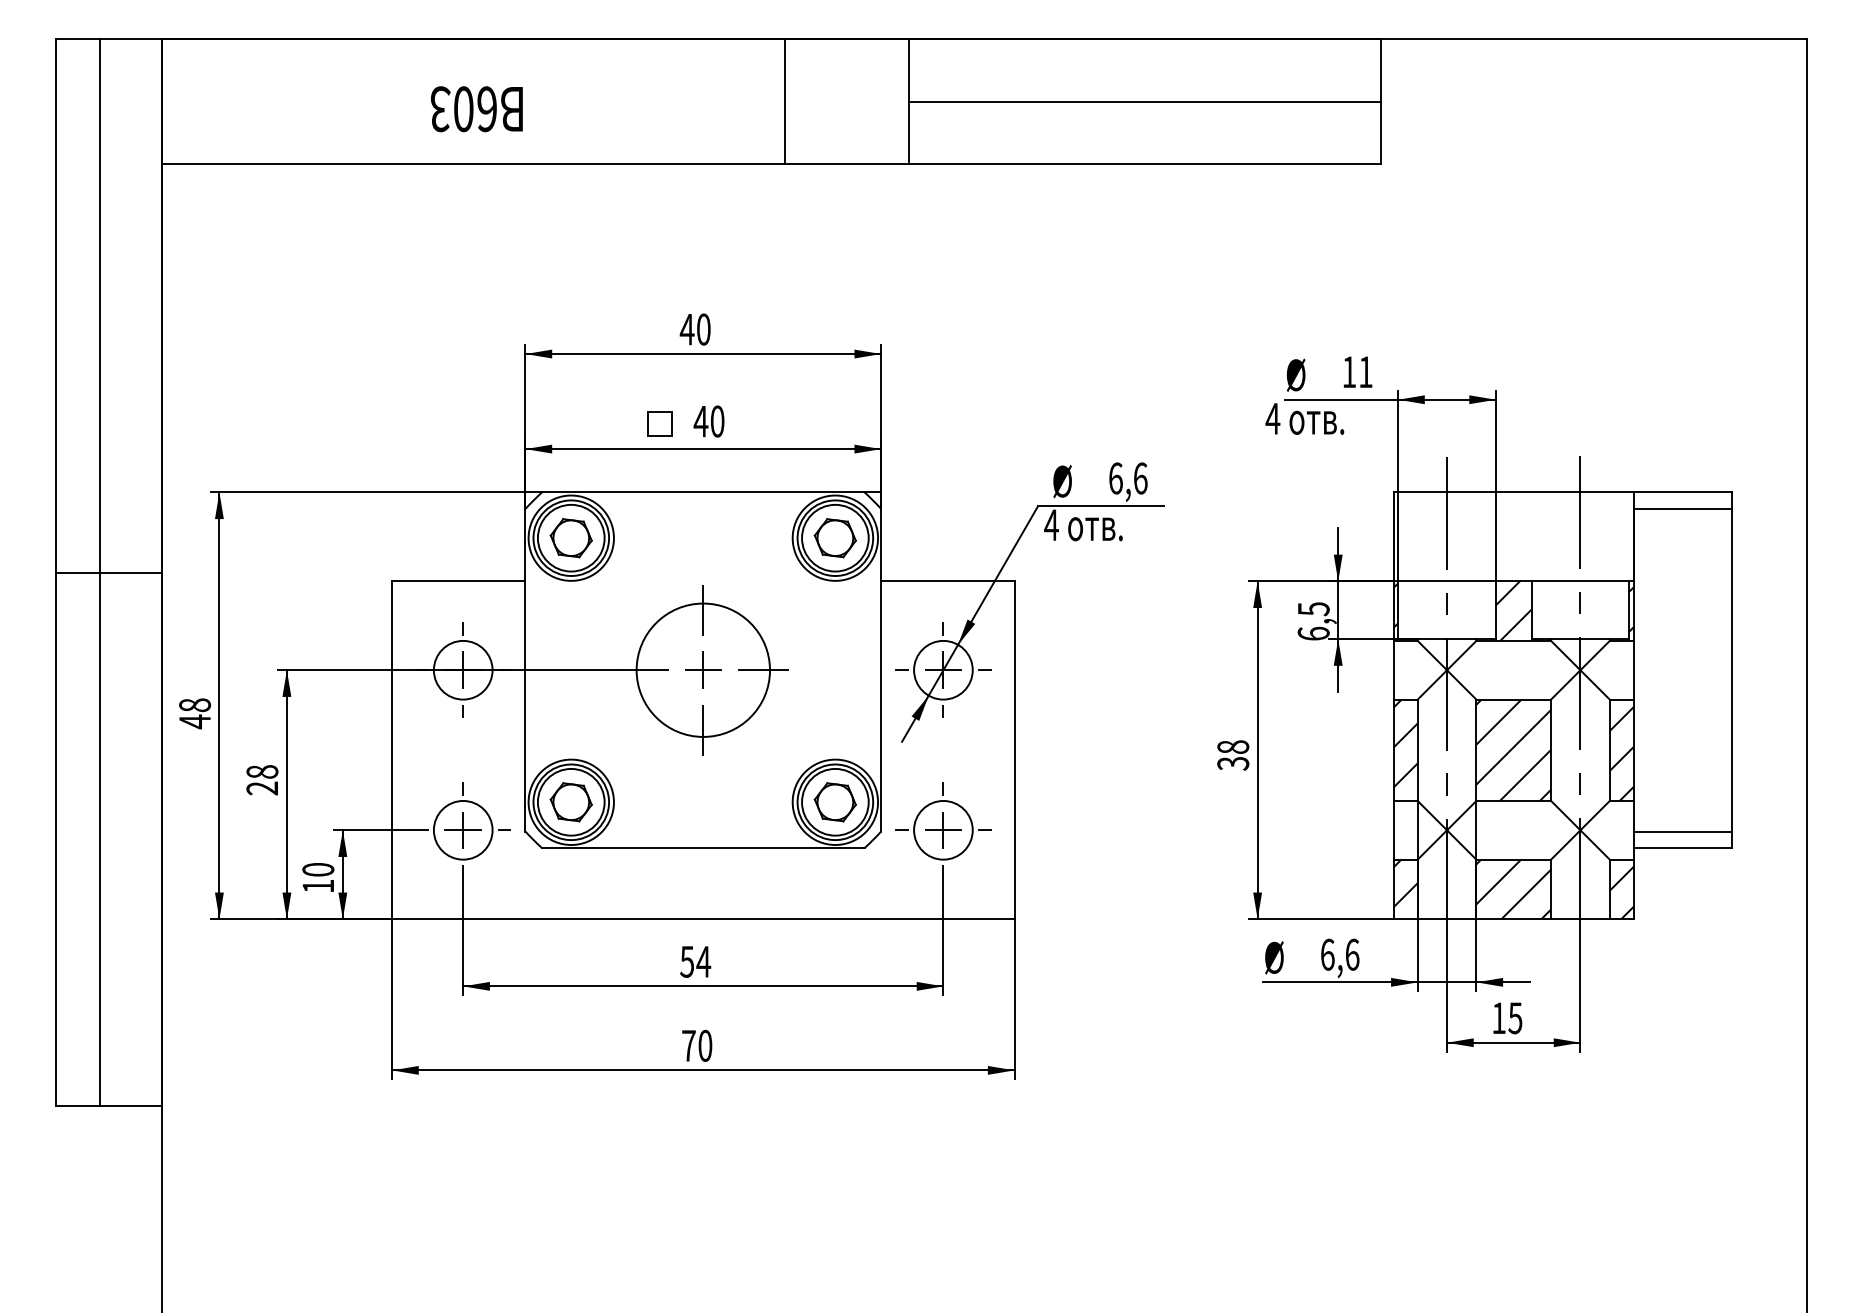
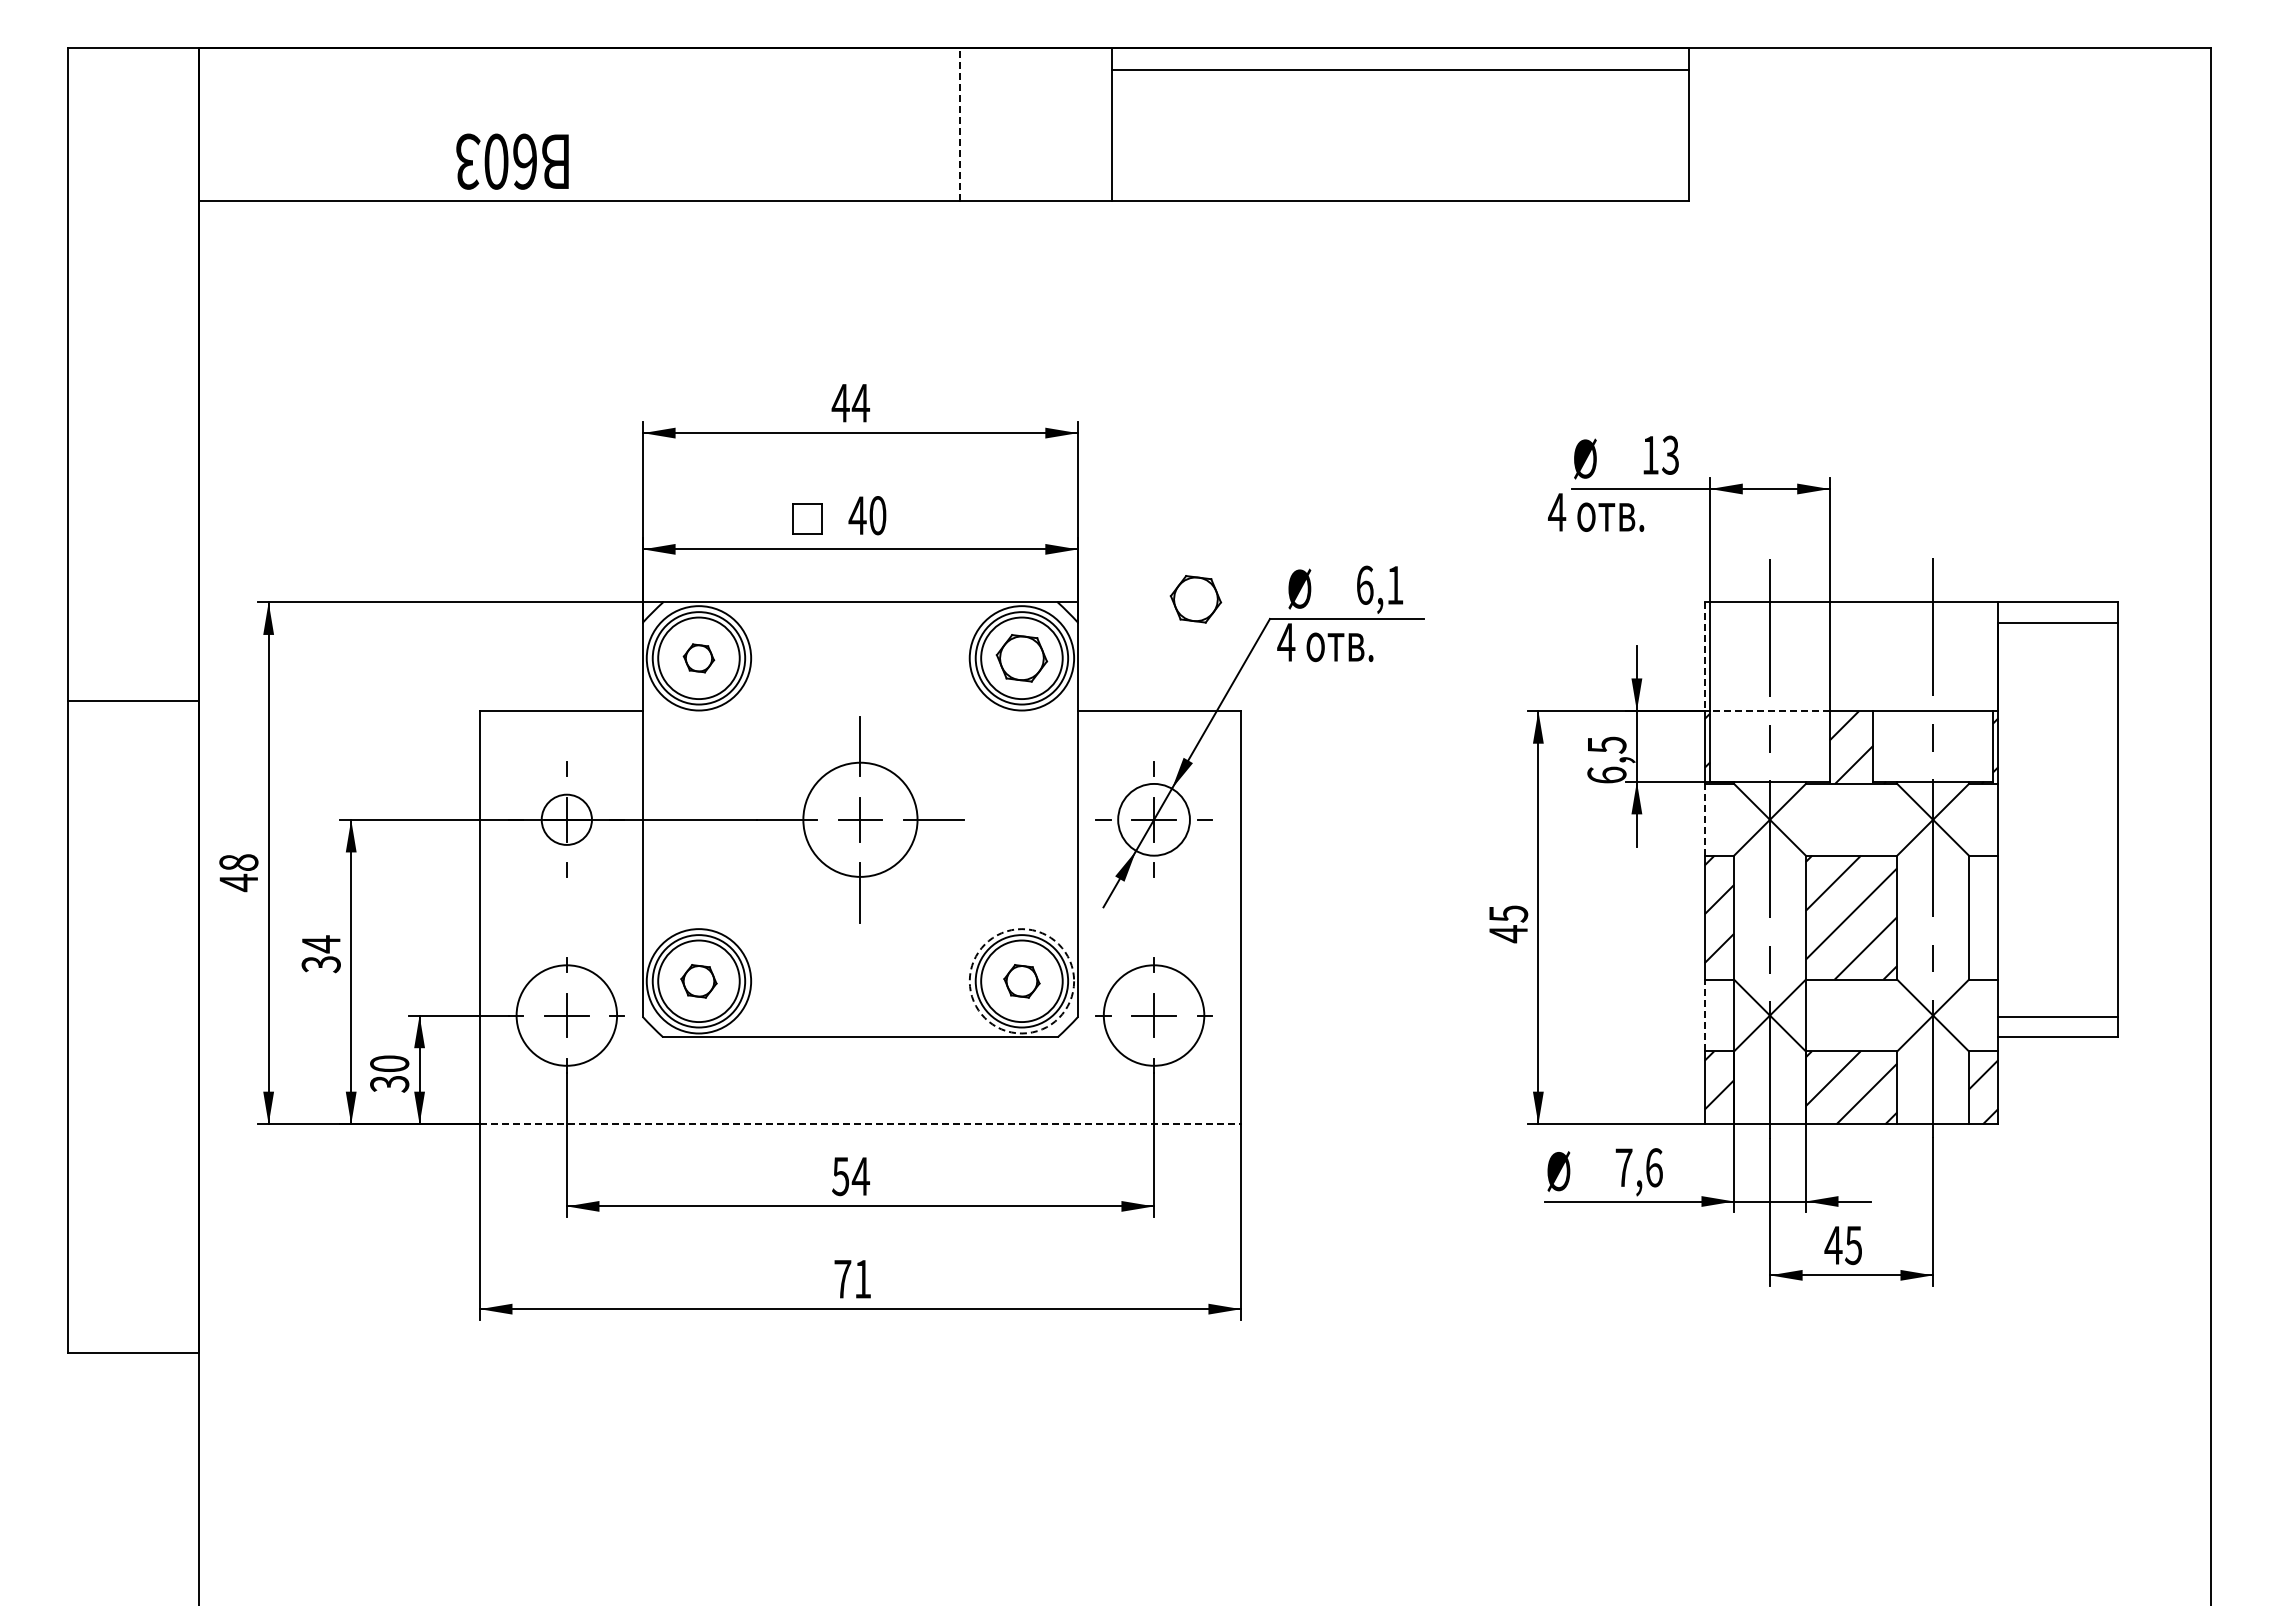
line: (785, 100) -> (960, 123), solid -> dashed
line: (1144, 101) -> (1400, 70), moved
text: (476, 109) -> (512, 161), moved
text: (703, 329) -> (860, 402), 40 -> 44
text: (1365, 371) -> (1670, 454), 11 -> 13
text: (1140, 477) -> (1395, 584), 6,6 -> 6,1
part: (977, 490) -> (1195, 599), added
line: (1393, 537) -> (1704, 657), solid -> dashed
part: (570, 538) -> (698, 658), size x0.6
line: (99, 572) -> (122, 700), removed
line: (1446, 581) -> (1769, 711), solid -> dashed
circle: (462, 669) -> (566, 819), size x0.7
circle: (703, 669) -> (860, 819), size x0.7
line: (1393, 669) -> (1704, 819), solid -> dashed
hatch: (1621, 753) -> (1983, 921), removed
text: (1233, 755) -> (1508, 924), 38 -> 45
text: (261, 780) -> (320, 954), 28 -> 34
part: (570, 802) -> (698, 981), size x0.7
circle: (835, 802) -> (1021, 981), solid -> dashed
part: (835, 802) -> (1021, 981), size x0.7
circle: (462, 830) -> (566, 1015), size x1.4
circle: (942, 830) -> (1153, 1015), size x1.4
line: (1393, 830) -> (1704, 1015), solid -> dashed
text: (318, 886) -> (389, 1084), 10 -> 30
line: (703, 919) -> (860, 1124), solid -> dashed
text: (1327, 954) -> (1623, 1167), 6,6 -> 7,6
text: (1498, 1018) -> (1833, 1245), 15 -> 45
text: (704, 1045) -> (862, 1278), 70 -> 71

